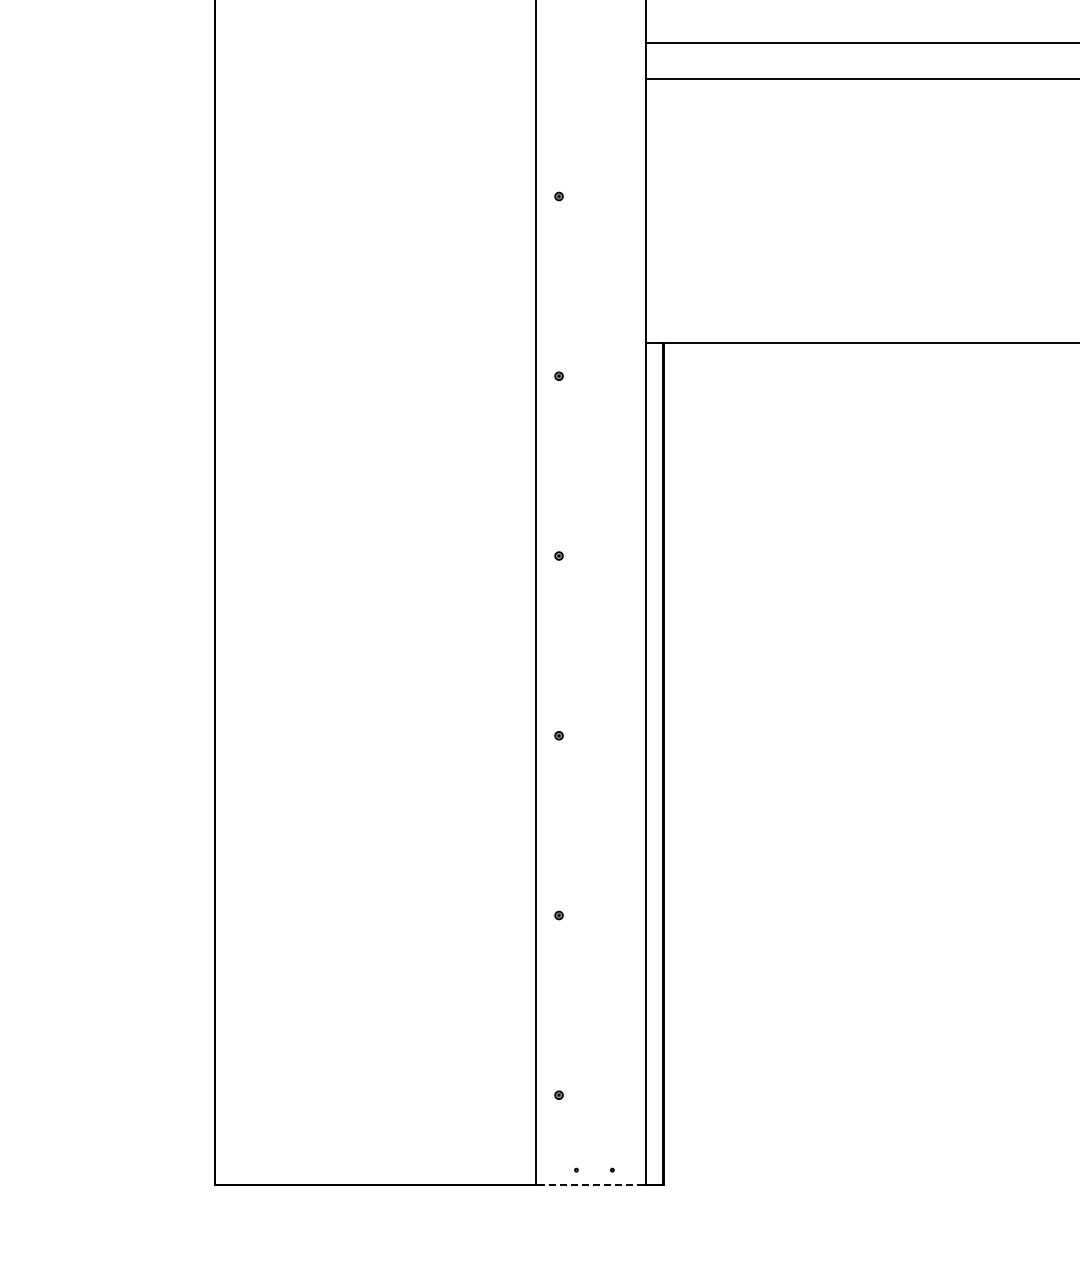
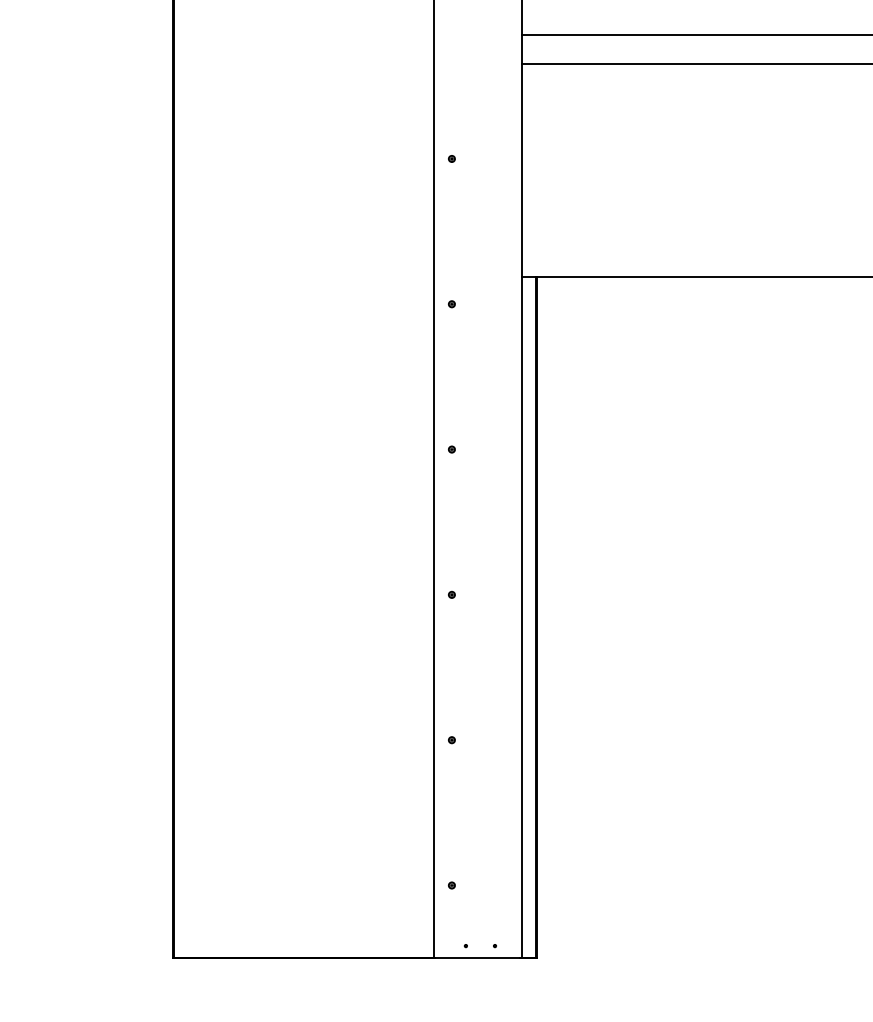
line: (590, 1185) -> (477, 958), dashed -> solid

